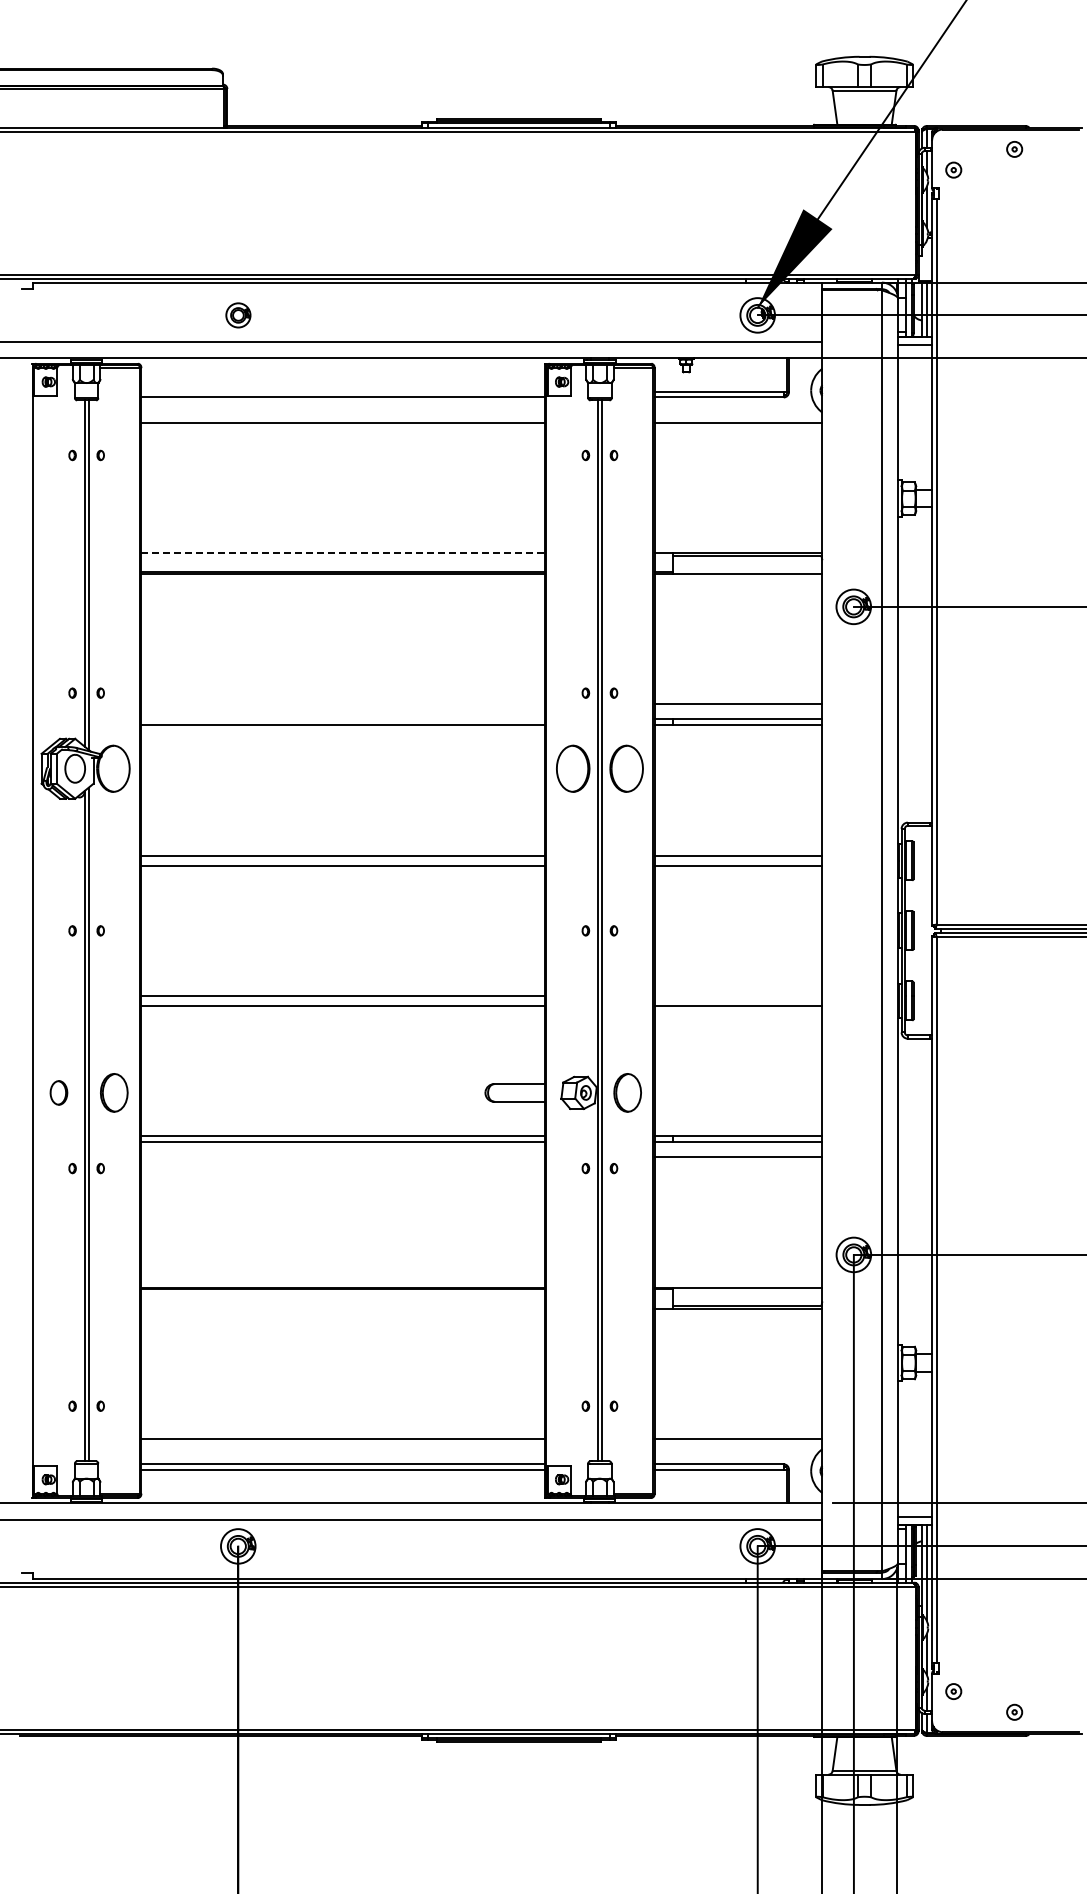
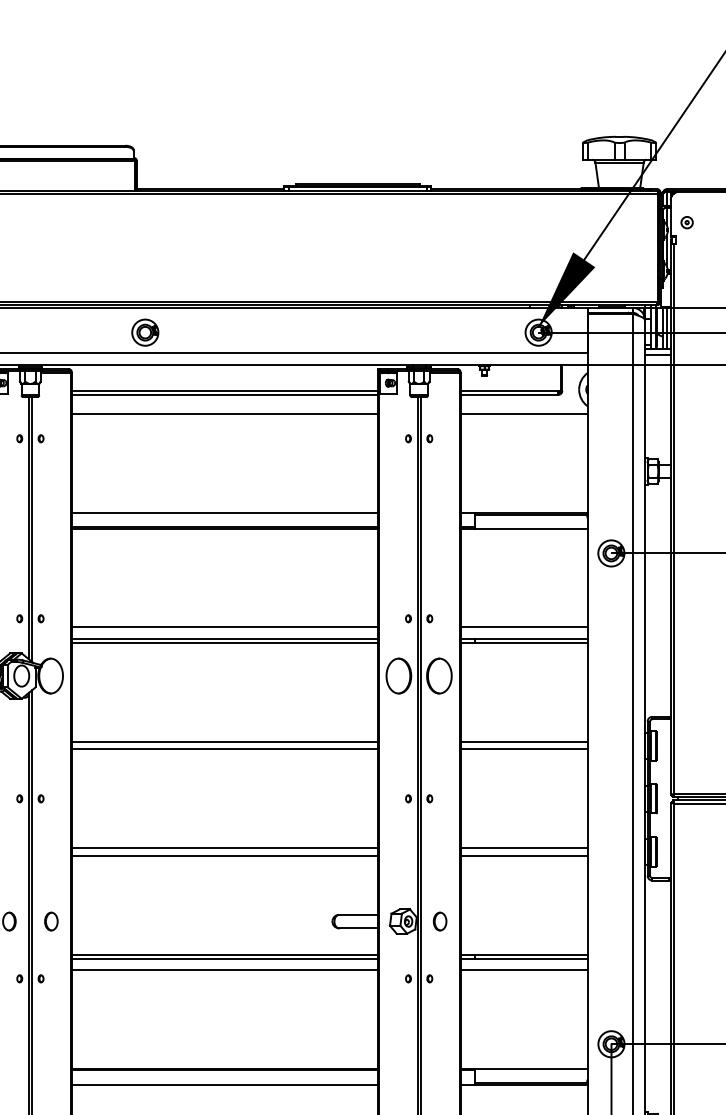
part: (238, 315) -> (145, 332), size x1.43
line: (343, 392) -> (224, 391), added
line: (343, 553) -> (224, 513), dashed -> solid
line: (343, 704) -> (224, 627), added
line: (343, 719) -> (224, 638), added
line: (738, 996) -> (524, 848), added
part: (114, 1092) -> (51, 921), size x0.62
part: (627, 1092) -> (440, 921), size x0.62
line: (343, 1157) -> (224, 970), added
line: (343, 1308) -> (224, 1084), added

